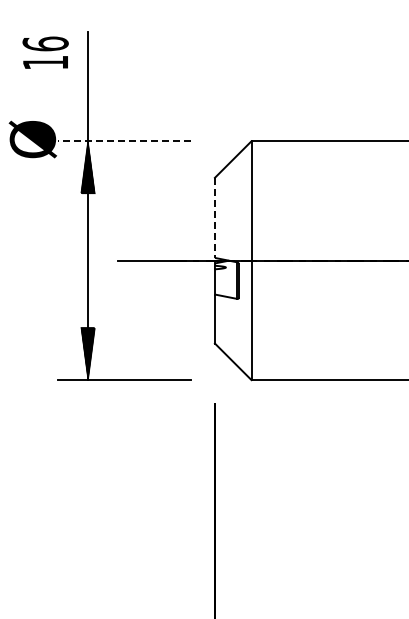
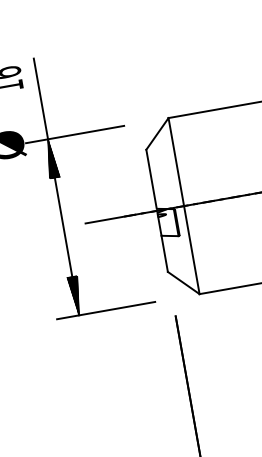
line: (124, 141) -> (74, 134), dashed -> solid
line: (214, 218) -> (151, 179), dashed -> solid

